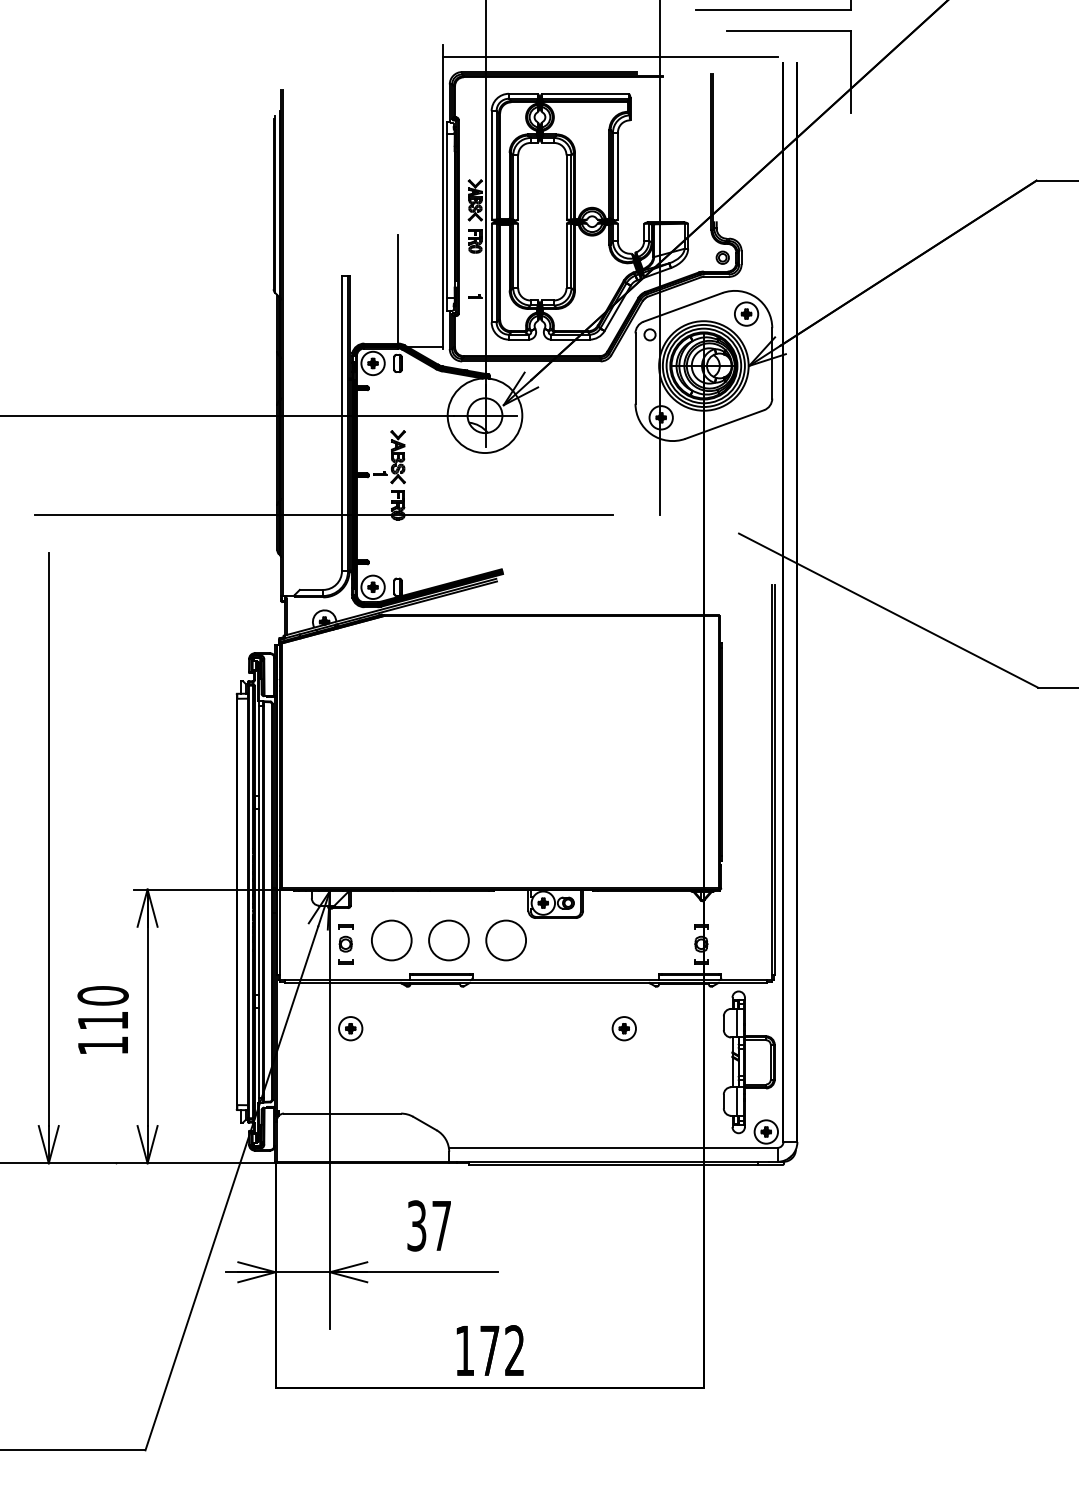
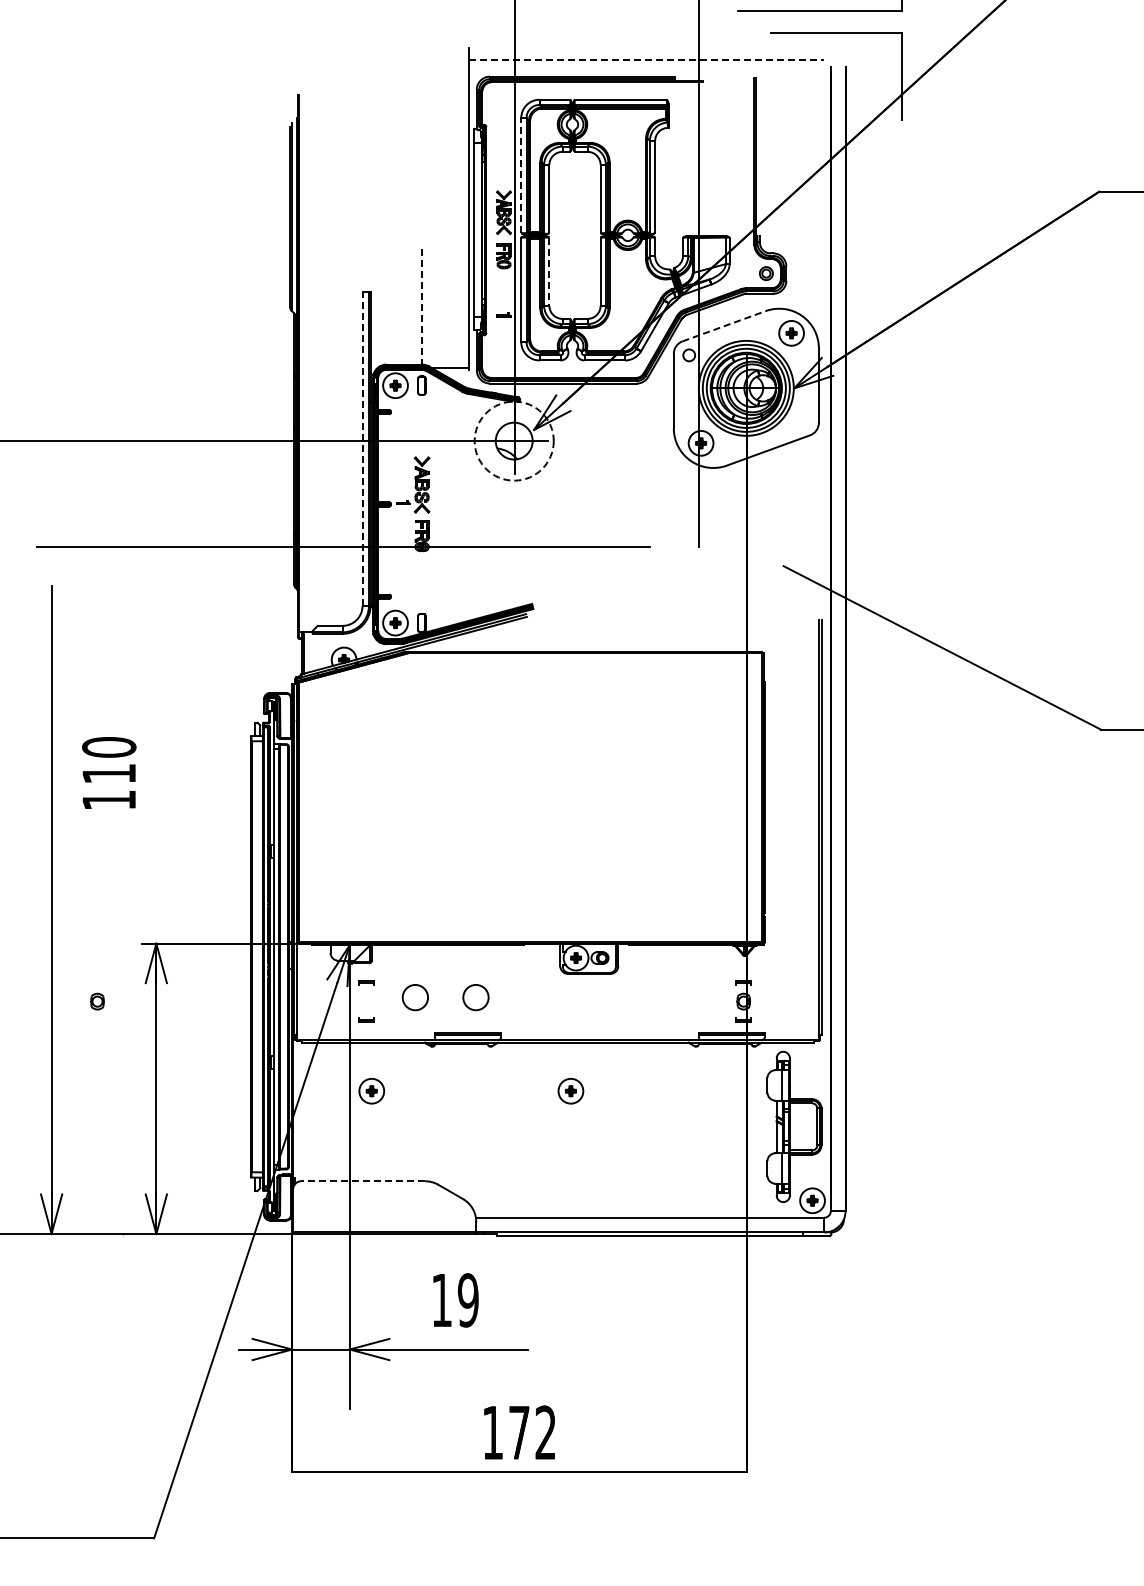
line: (609, 56) -> (646, 60), solid -> dashed
line: (491, 165) -> (521, 175), solid -> dashed
line: (518, 256) -> (549, 272), solid -> dashed
line: (397, 288) -> (421, 306), solid -> dashed
line: (683, 307) -> (724, 326), solid -> dashed
circle: (484, 415) -> (513, 440), solid -> dashed
line: (341, 423) -> (362, 449), solid -> dashed
circle: (391, 940) -> (415, 997), size x0.6
circle: (448, 940) -> (475, 997), size x0.6
circle: (506, 940) -> (536, 997), removed
part: (345, 944) -> (97, 1001), moved
text: (103, 1019) -> (109, 772), moved
part: (623, 1028) -> (570, 1091), moved
line: (341, 1113) -> (362, 1181), solid -> dashed
text: (429, 1226) -> (455, 1300), 37 -> 19

